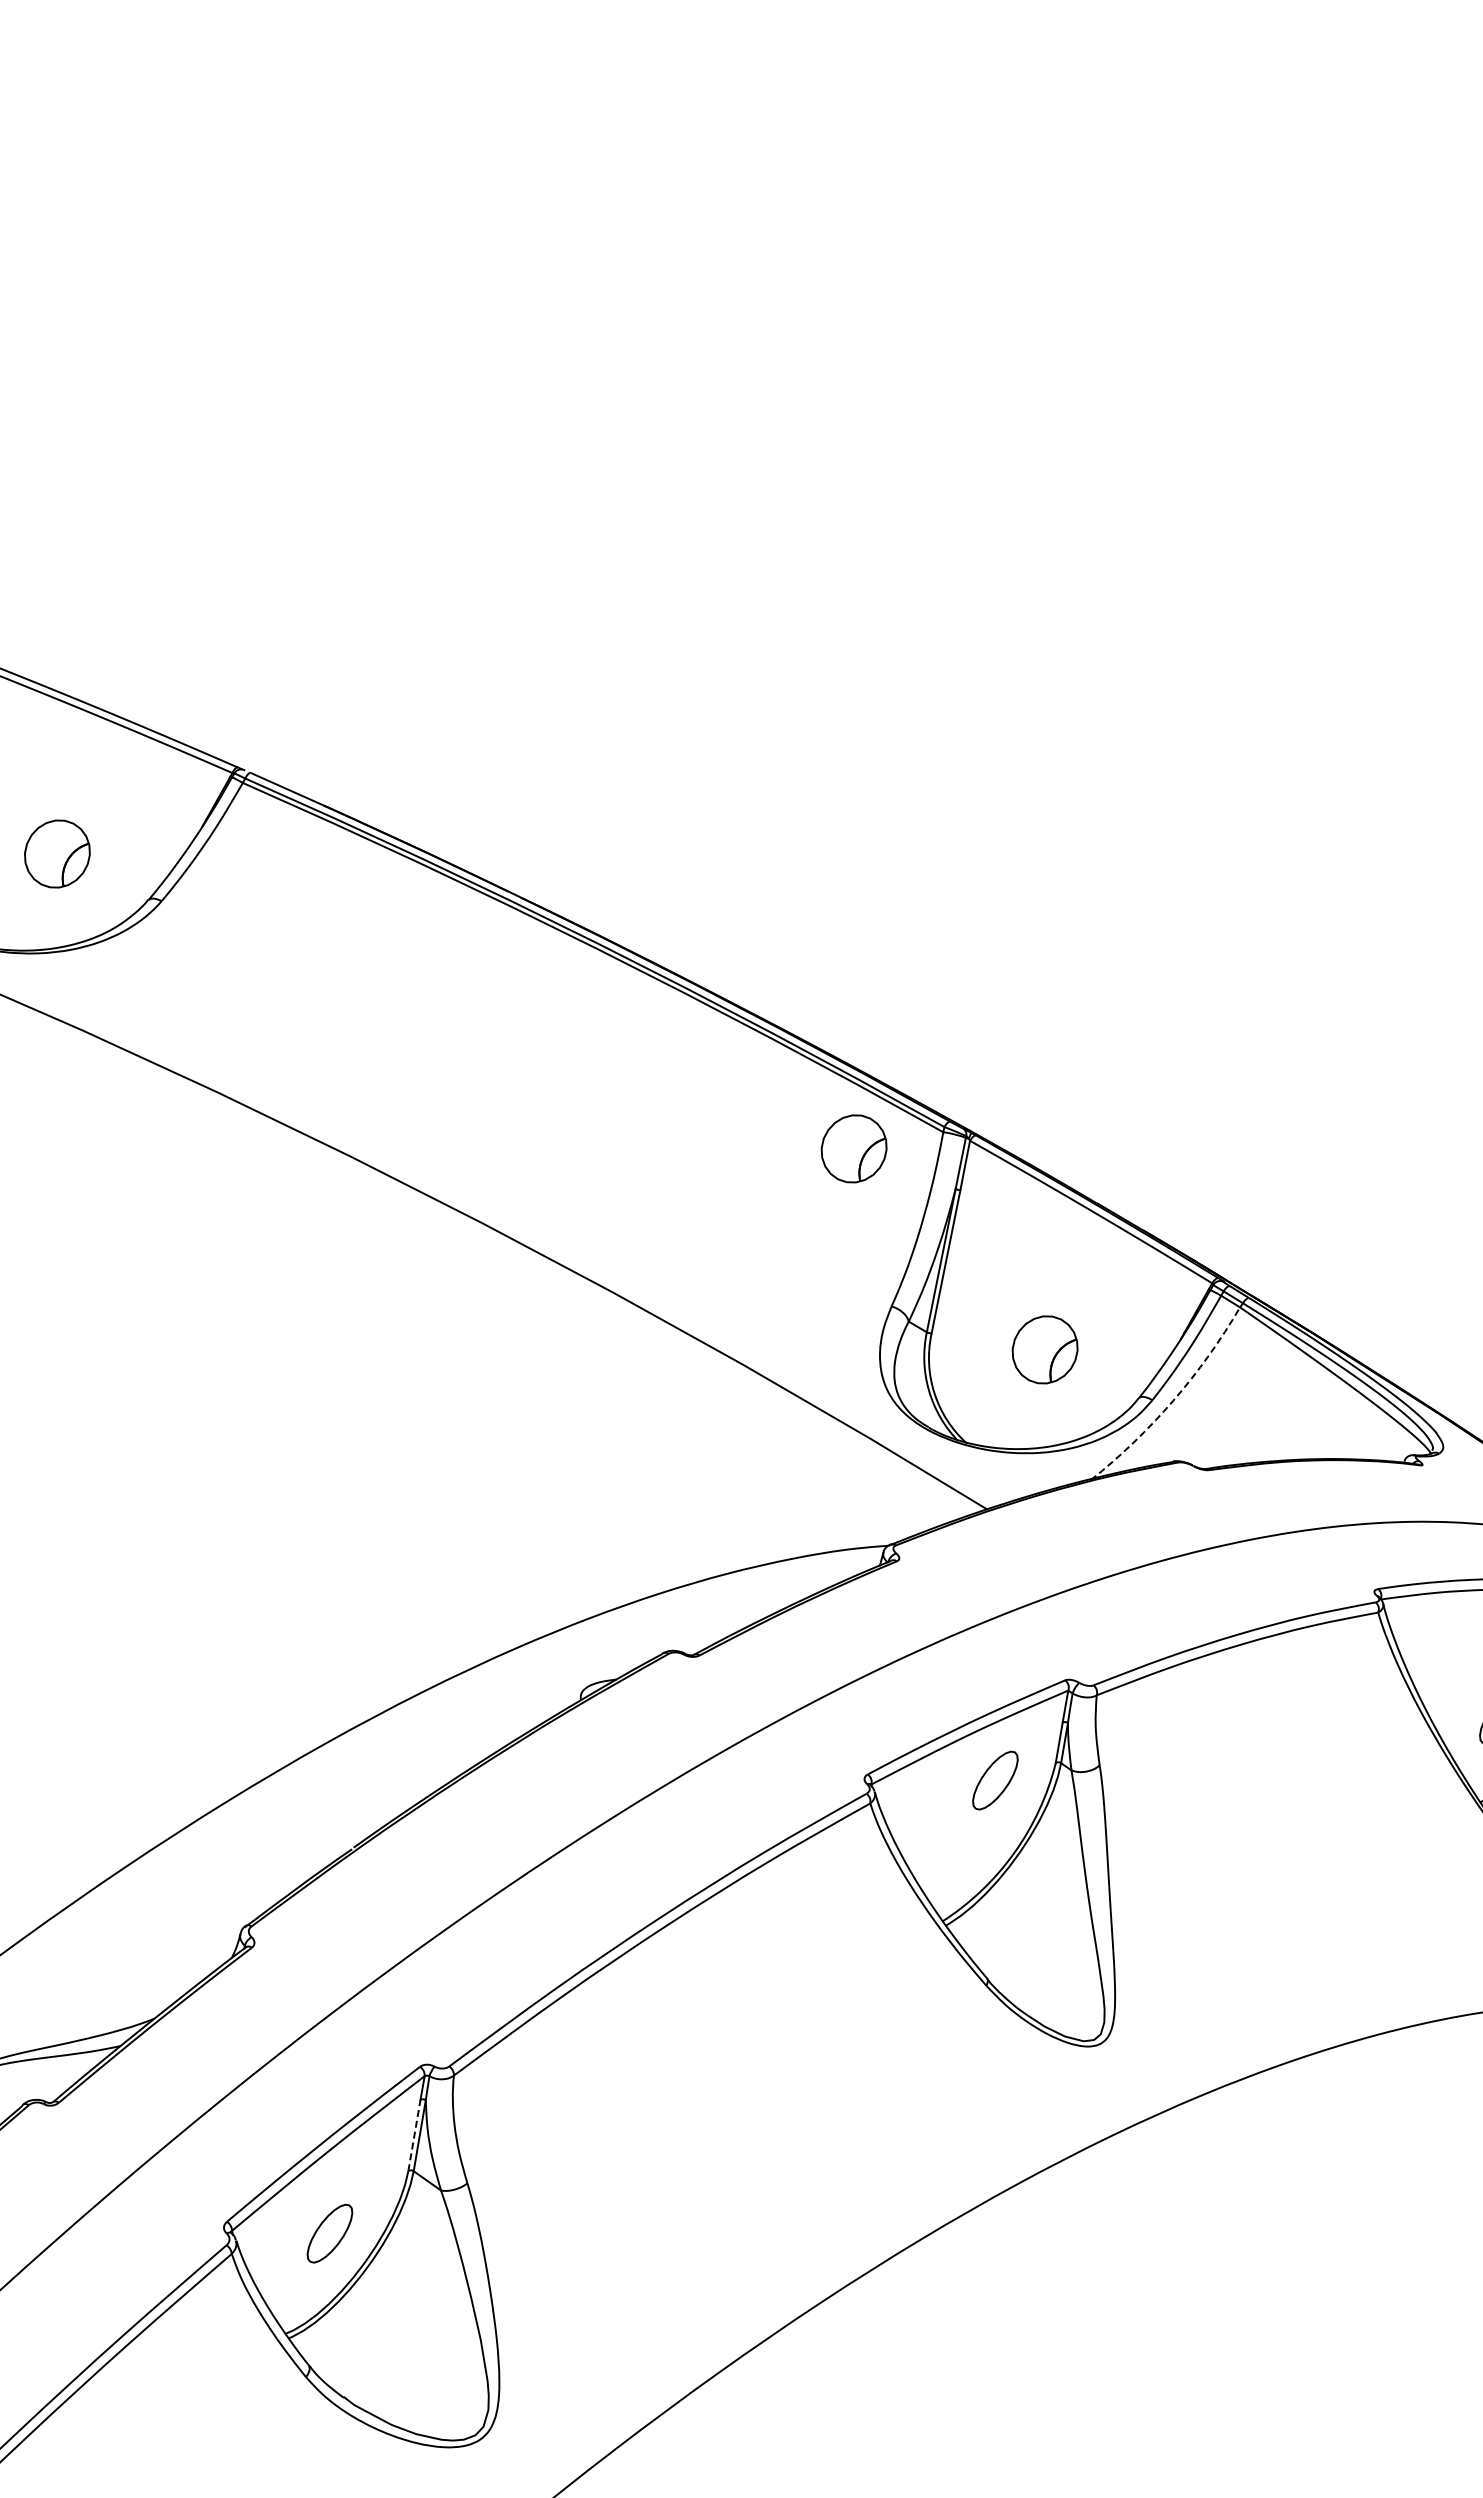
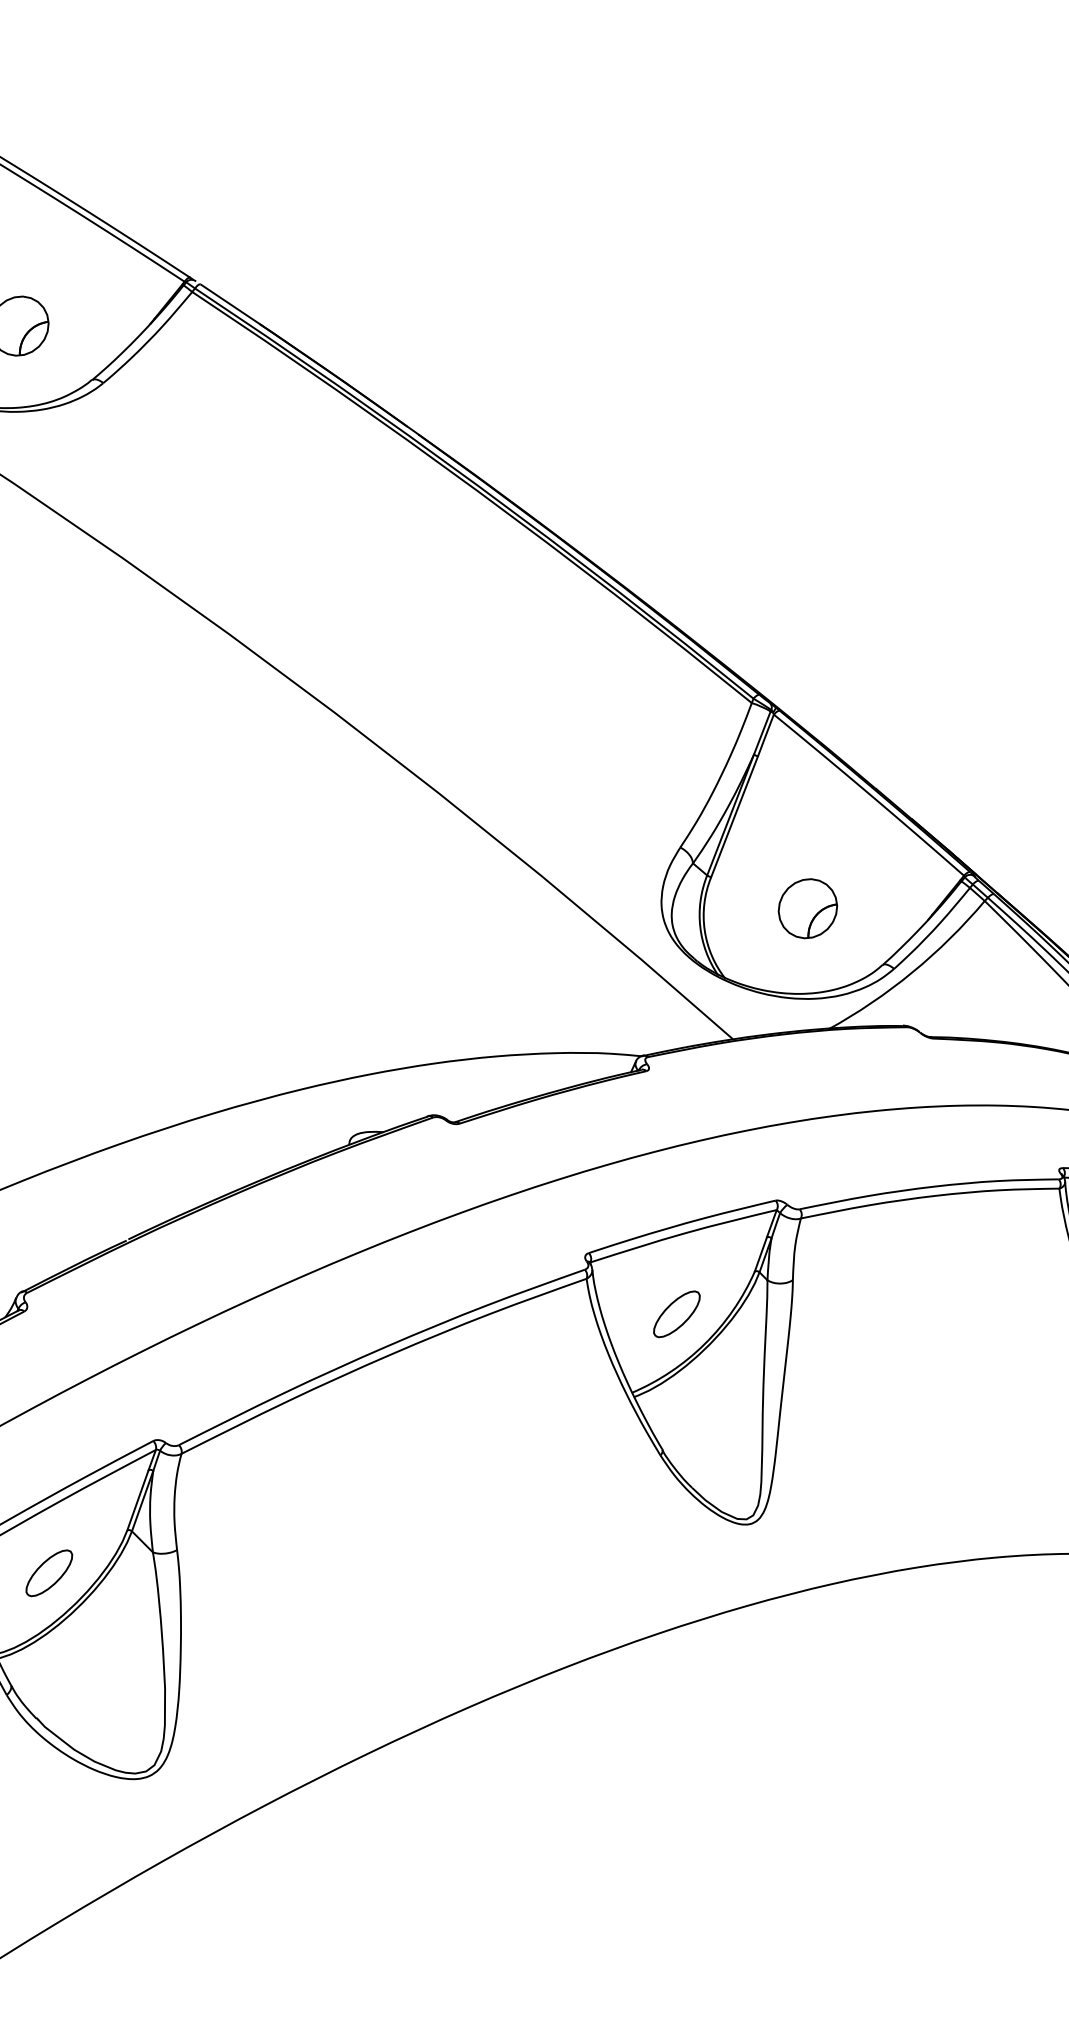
part: (853, 1148) -> (670, 703), removed
arc: (1173, 1400) -> (912, 972), dashed -> solid
part: (995, 1780) -> (677, 1314), moved
line: (414, 2135) -> (138, 1500), dashed -> solid

